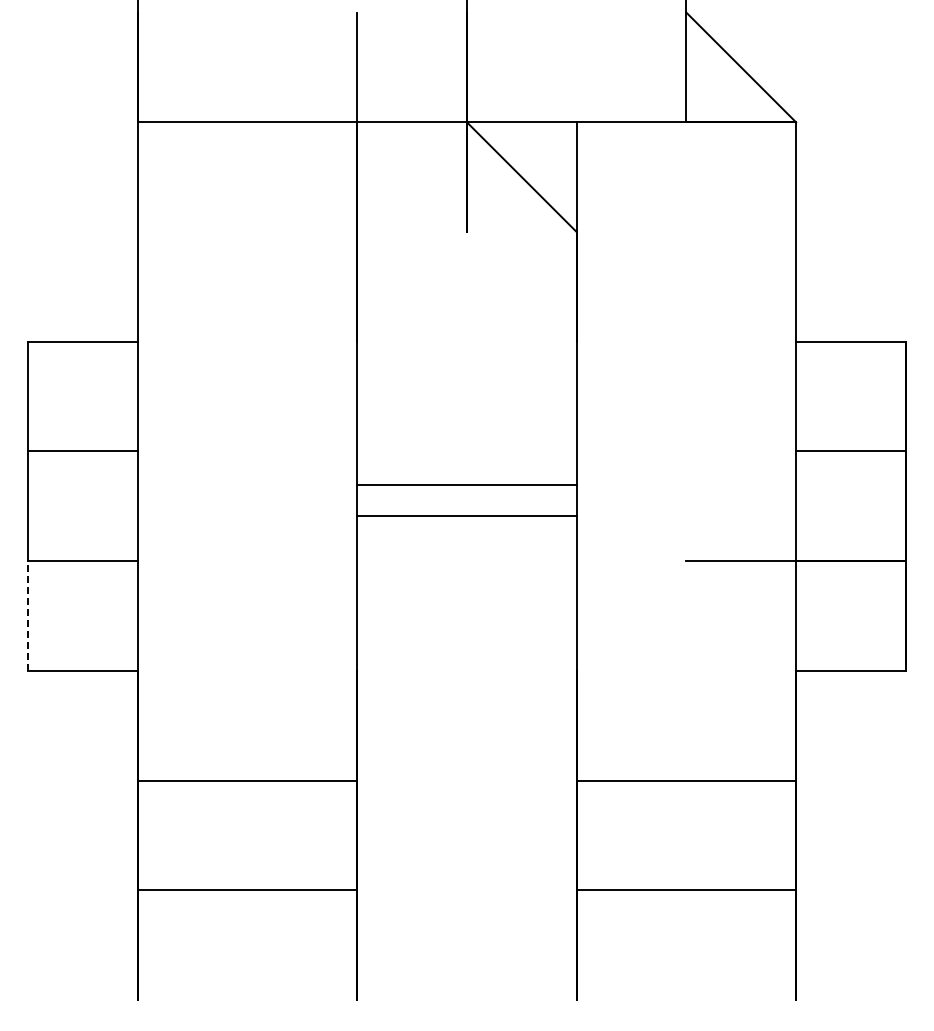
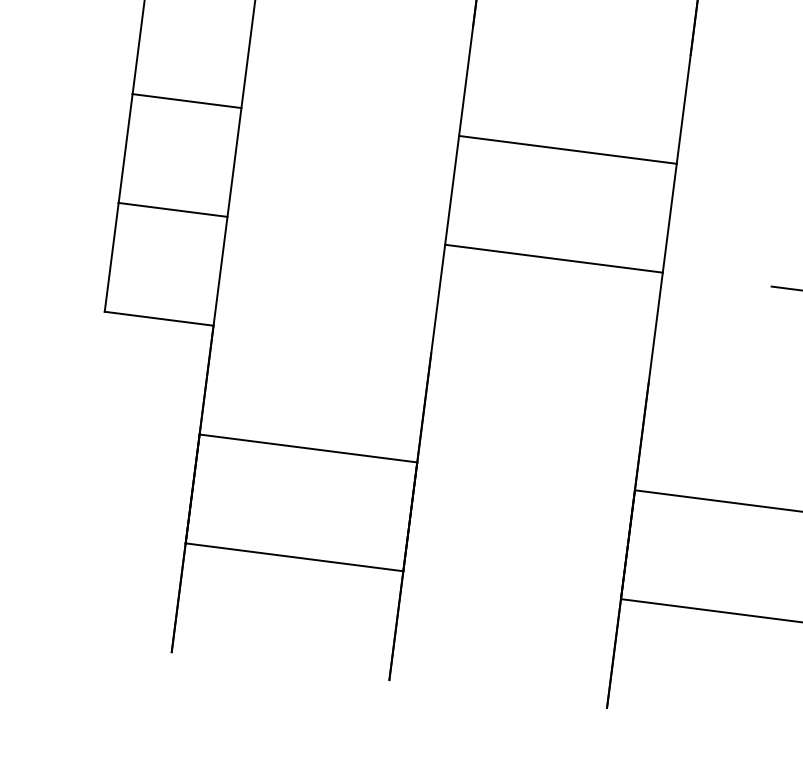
line: (466, 485) -> (567, 149), moved
line: (466, 516) -> (553, 258), moved
line: (28, 616) -> (112, 257), dashed -> solid

